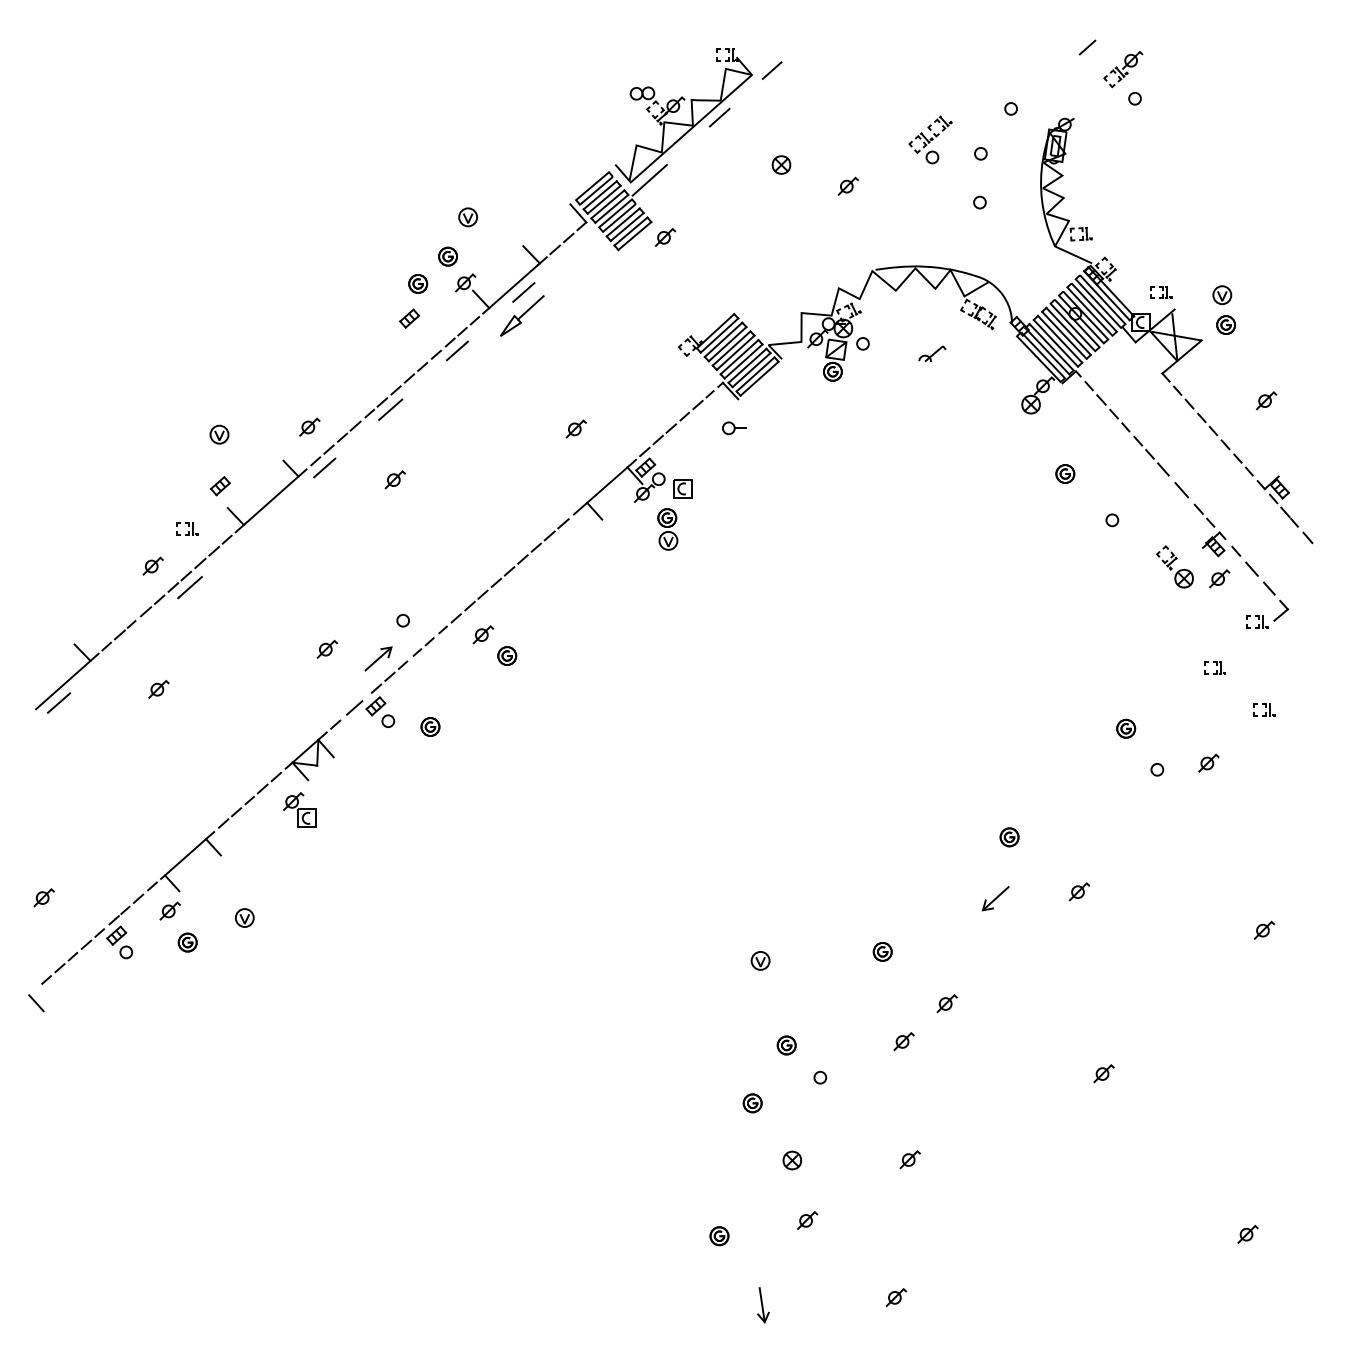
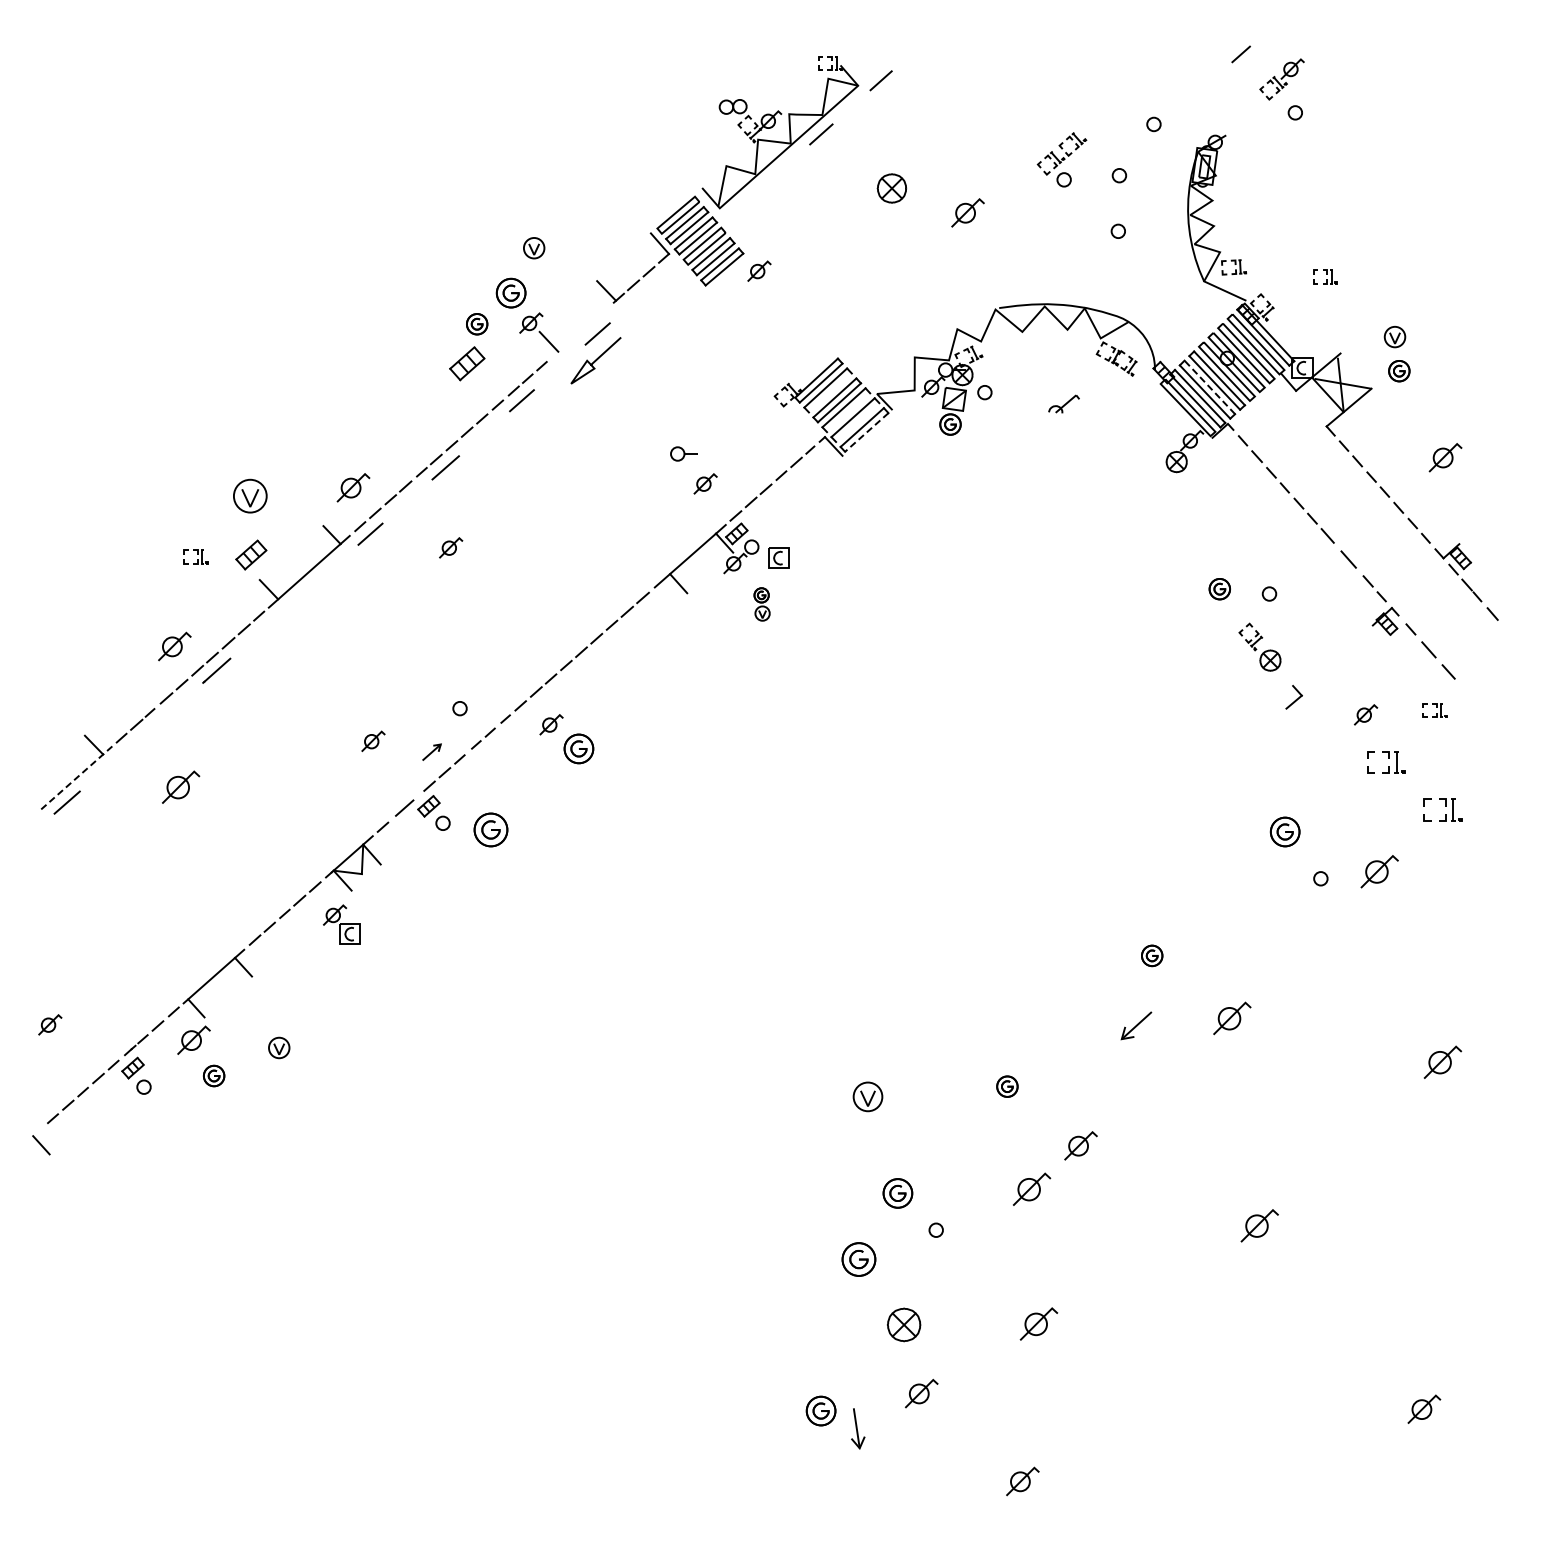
part: (781, 165) -> (891, 188), size x1.4
line: (649, 179) -> (741, 205), removed
part: (848, 186) -> (968, 212), size x1.4
part: (448, 256) -> (511, 292), size x1.4
line: (510, 288) -> (582, 329), removed
part: (1161, 292) -> (1325, 276), moved
part: (409, 318) -> (467, 363), size x1.6
line: (1059, 339) -> (1209, 387), solid -> dashed
line: (726, 343) -> (829, 392), removed
line: (743, 361) -> (848, 412), removed
line: (751, 370) -> (857, 422), removed
line: (759, 378) -> (866, 432), solid -> dashed
part: (1266, 400) -> (1445, 457), size x1.4
part: (309, 426) -> (353, 487), size x1.4
part: (733, 427) -> (683, 453), moved
part: (576, 428) -> (705, 483), moved
part: (219, 434) -> (250, 496), size x1.6
part: (1065, 474) -> (1219, 589), moved
part: (220, 485) -> (251, 554), size x1.4
part: (187, 528) -> (195, 556), moved
part: (667, 529) -> (761, 604), size x0.7
part: (153, 566) -> (174, 646), size x1.4
part: (1174, 566) -> (1259, 646), moved
part: (1220, 578) -> (1366, 714), moved
part: (1280, 610) -> (1293, 697), moved
part: (506, 655) -> (578, 748), size x1.4
part: (378, 659) -> (431, 752), size x0.6
part: (1214, 667) -> (1386, 762), size x1.6
line: (67, 681) -> (76, 778), solid -> dashed
part: (159, 688) -> (181, 786), size x1.6
part: (1263, 709) -> (1442, 810), size x1.6
part: (430, 726) -> (491, 829), size x1.6
part: (1126, 728) -> (1285, 831), size x1.4
part: (1208, 762) -> (1379, 870), size x1.6
part: (1079, 891) -> (1231, 1017), size x1.6
part: (170, 910) -> (194, 1039), size x1.4
part: (1264, 929) -> (1443, 1061), size x1.6
part: (760, 960) -> (867, 1096), size x1.4
part: (946, 1003) -> (1080, 1145), size x1.4
part: (903, 1041) -> (1031, 1188), size x1.6
part: (786, 1045) -> (897, 1193), size x1.4
part: (1104, 1073) -> (1260, 1225), size x1.6
part: (752, 1103) -> (858, 1259), size x1.6
part: (909, 1159) -> (1038, 1323), size x1.6
part: (792, 1160) -> (904, 1324), size x1.6
part: (807, 1219) -> (921, 1392), size x1.4
part: (1248, 1233) -> (1424, 1408), size x1.4
part: (718, 1236) -> (820, 1411), size x1.4
part: (896, 1296) -> (1023, 1480), size x1.4
part: (763, 1304) -> (858, 1428), moved

